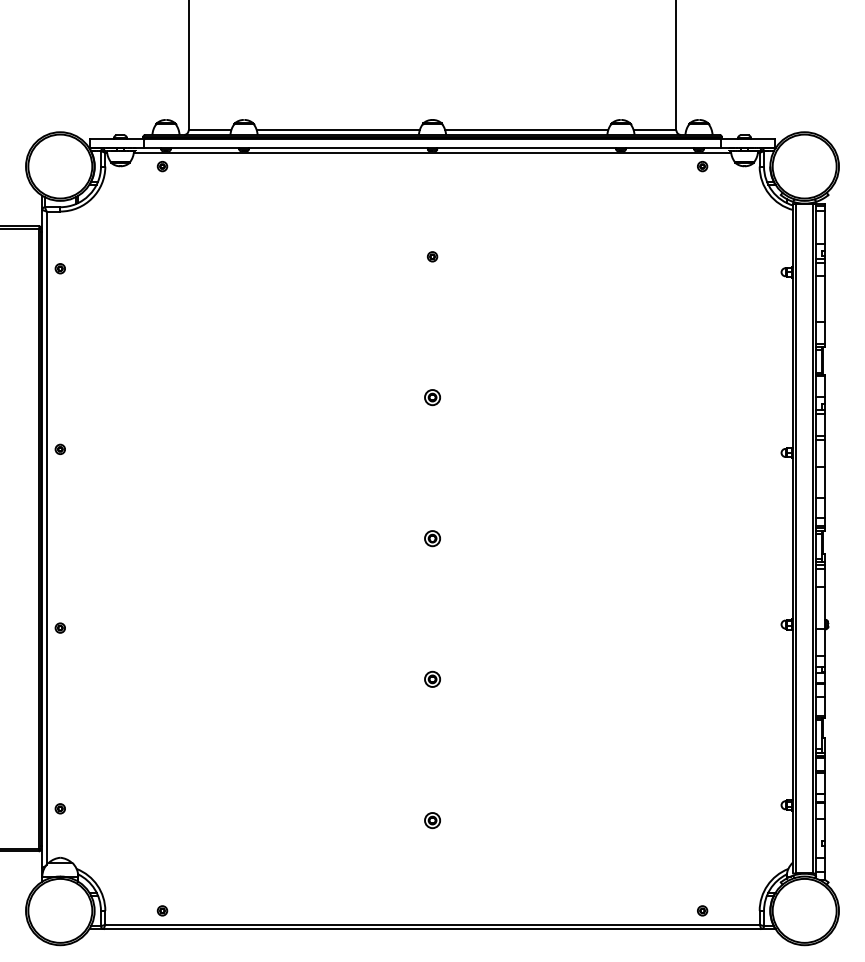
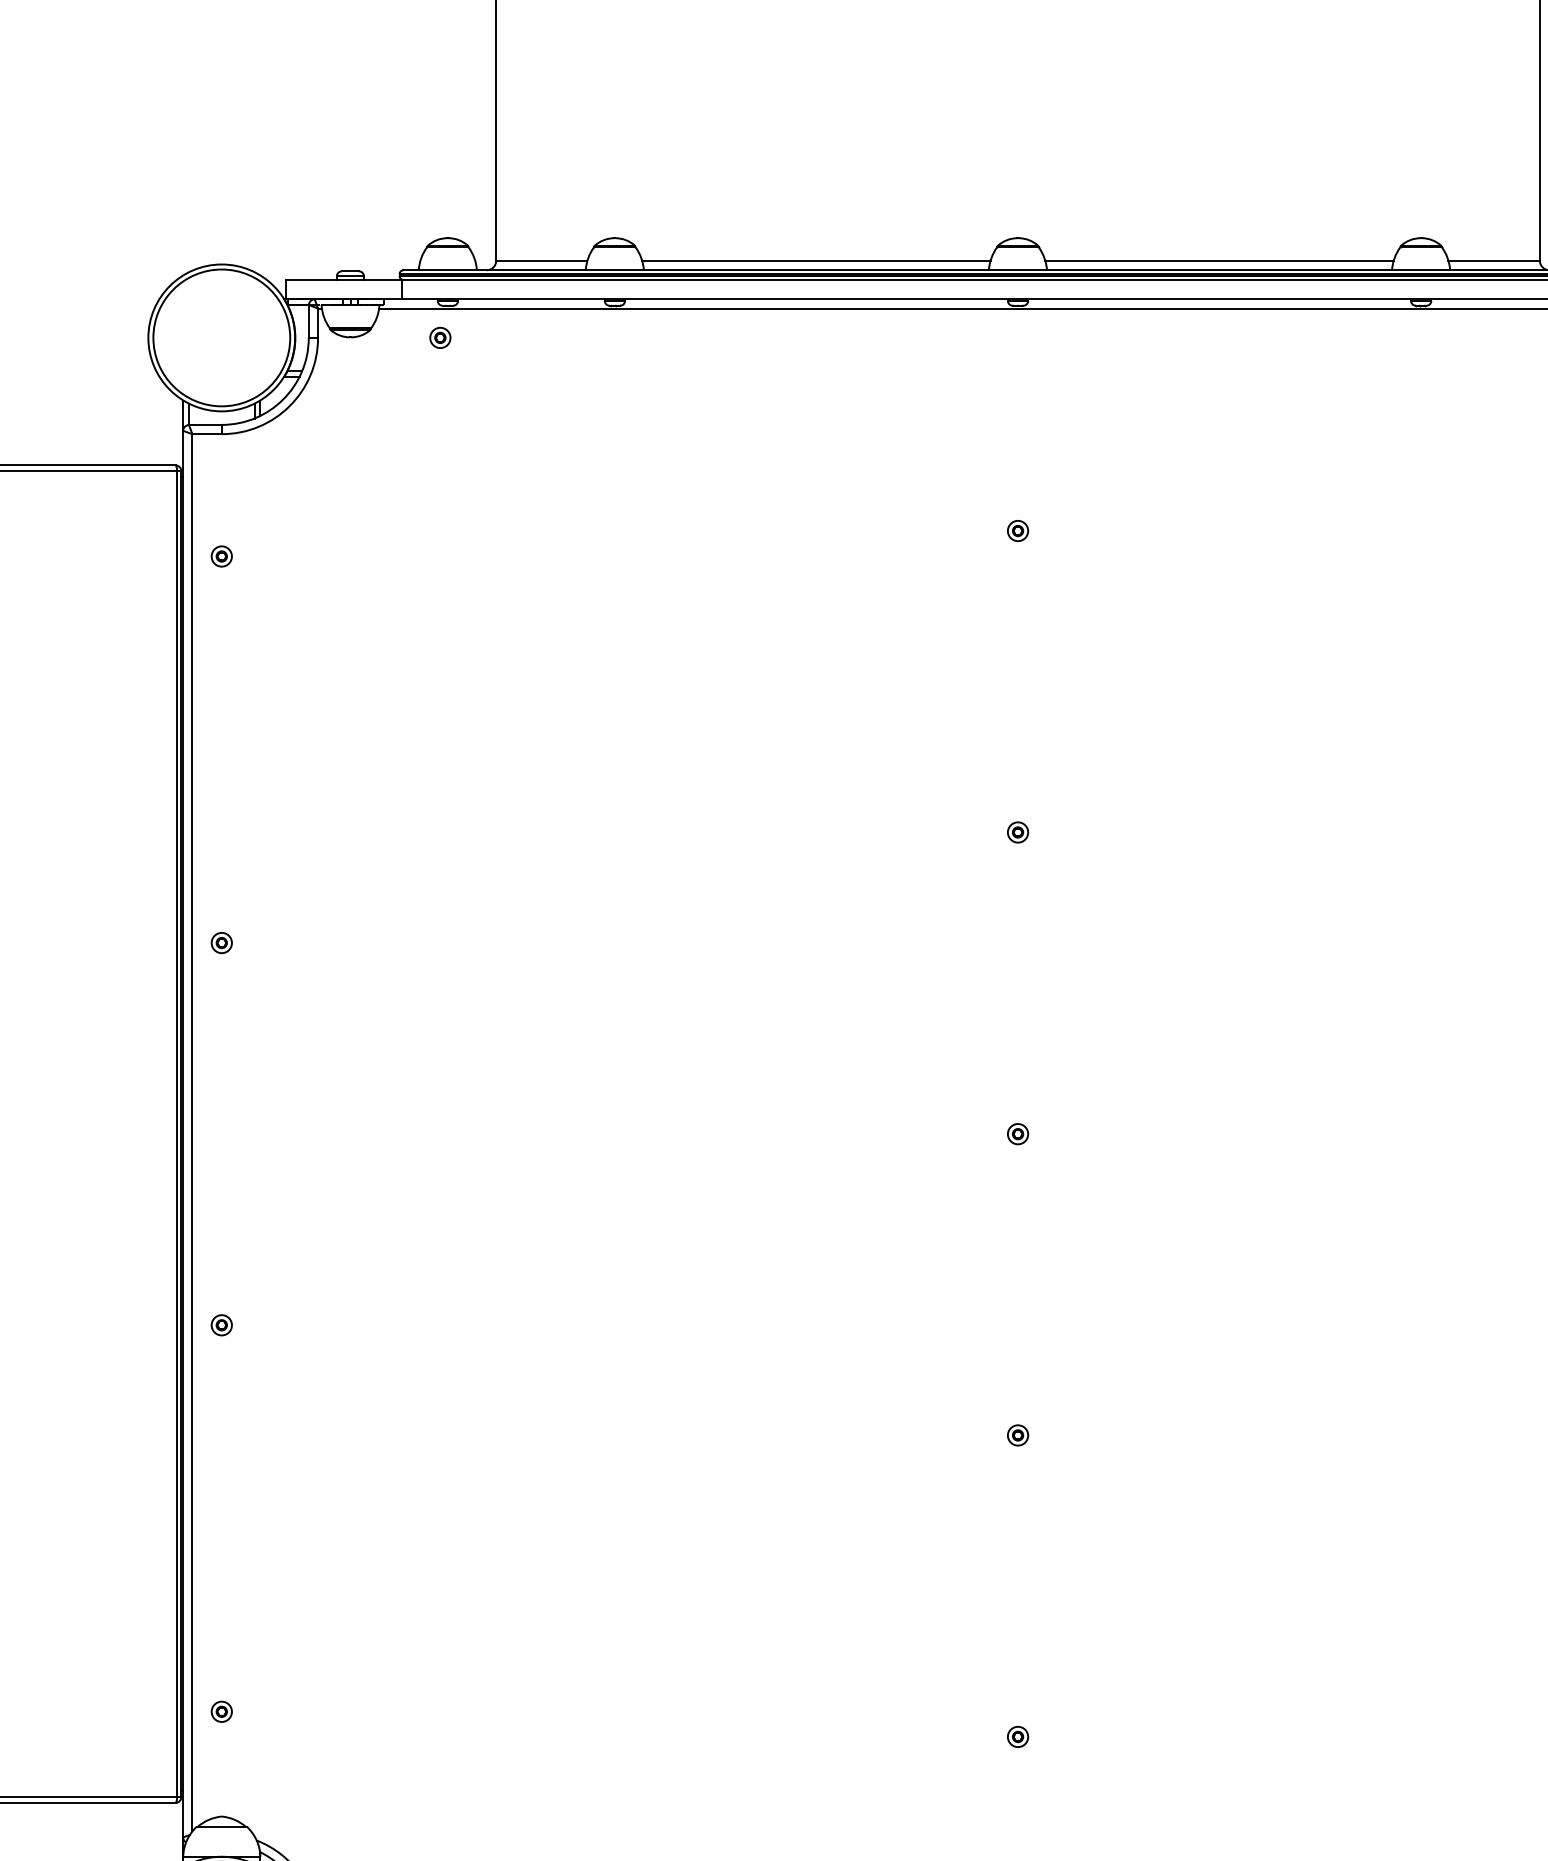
part: (432, 397) -> (1017, 831), size x0.62
part: (432, 538) -> (1017, 1133), size x0.62
part: (432, 679) -> (1017, 1435), size x0.62
part: (432, 820) -> (1017, 1736), size x0.62

